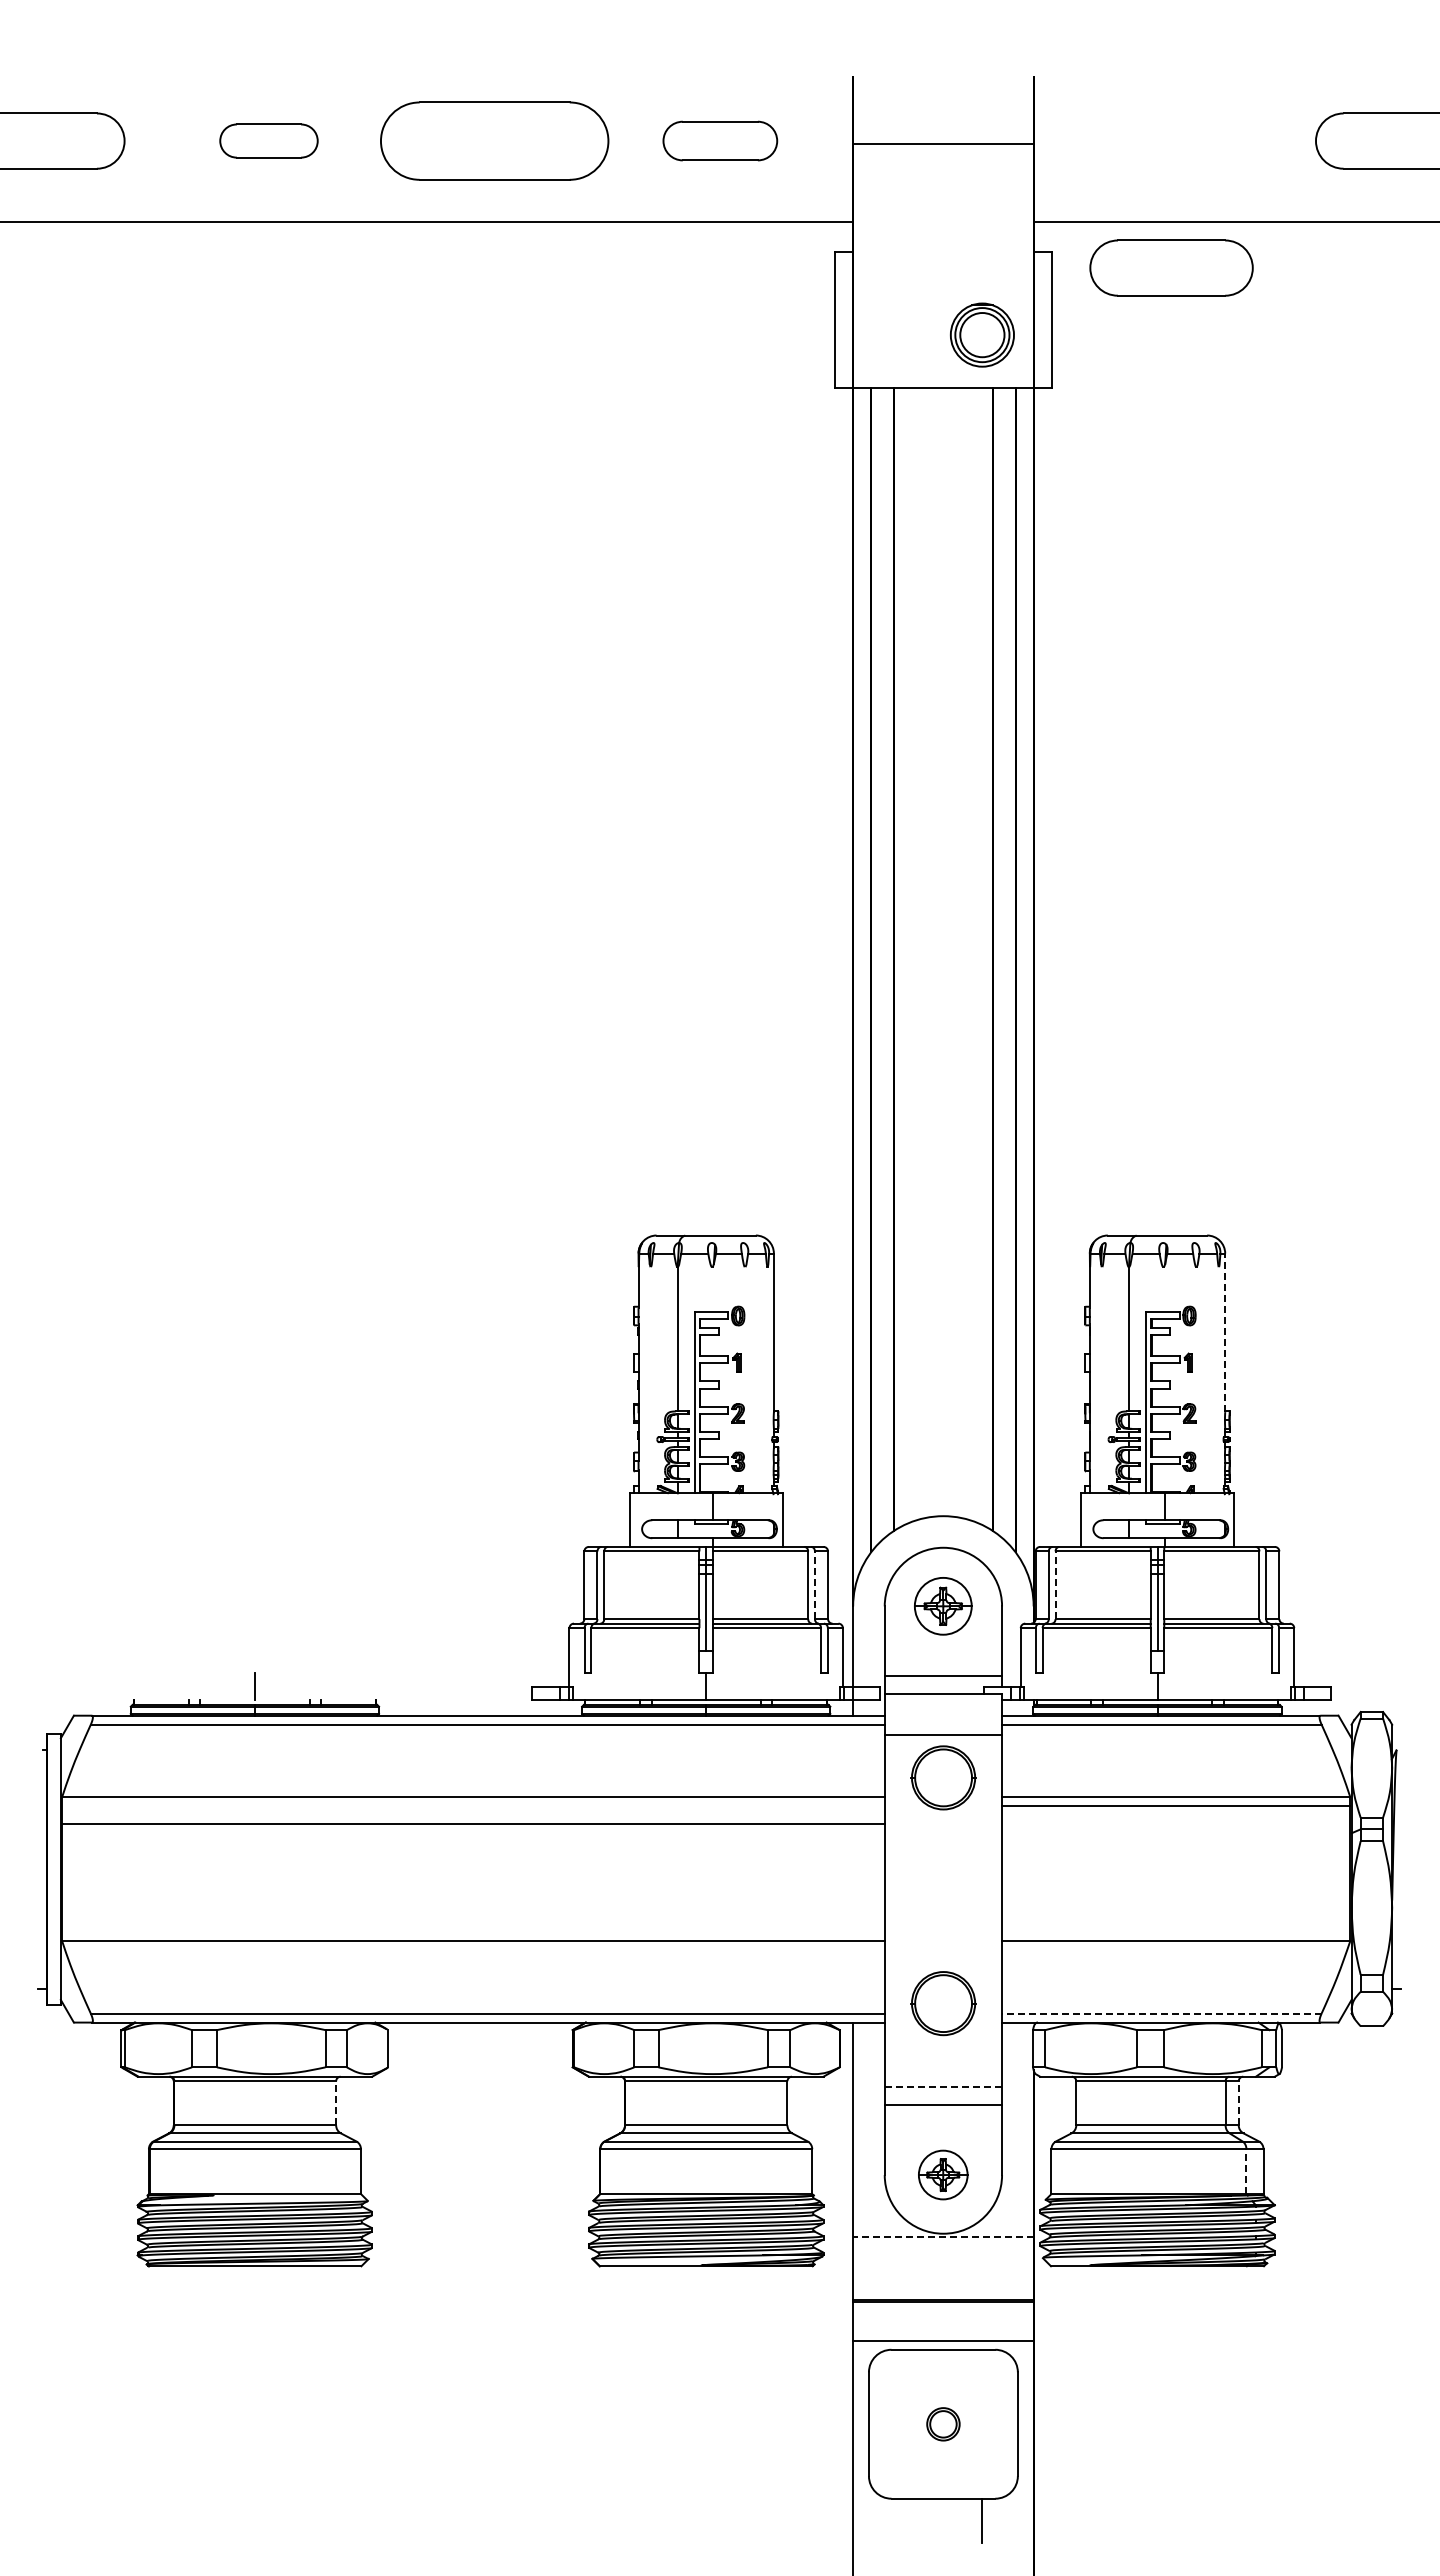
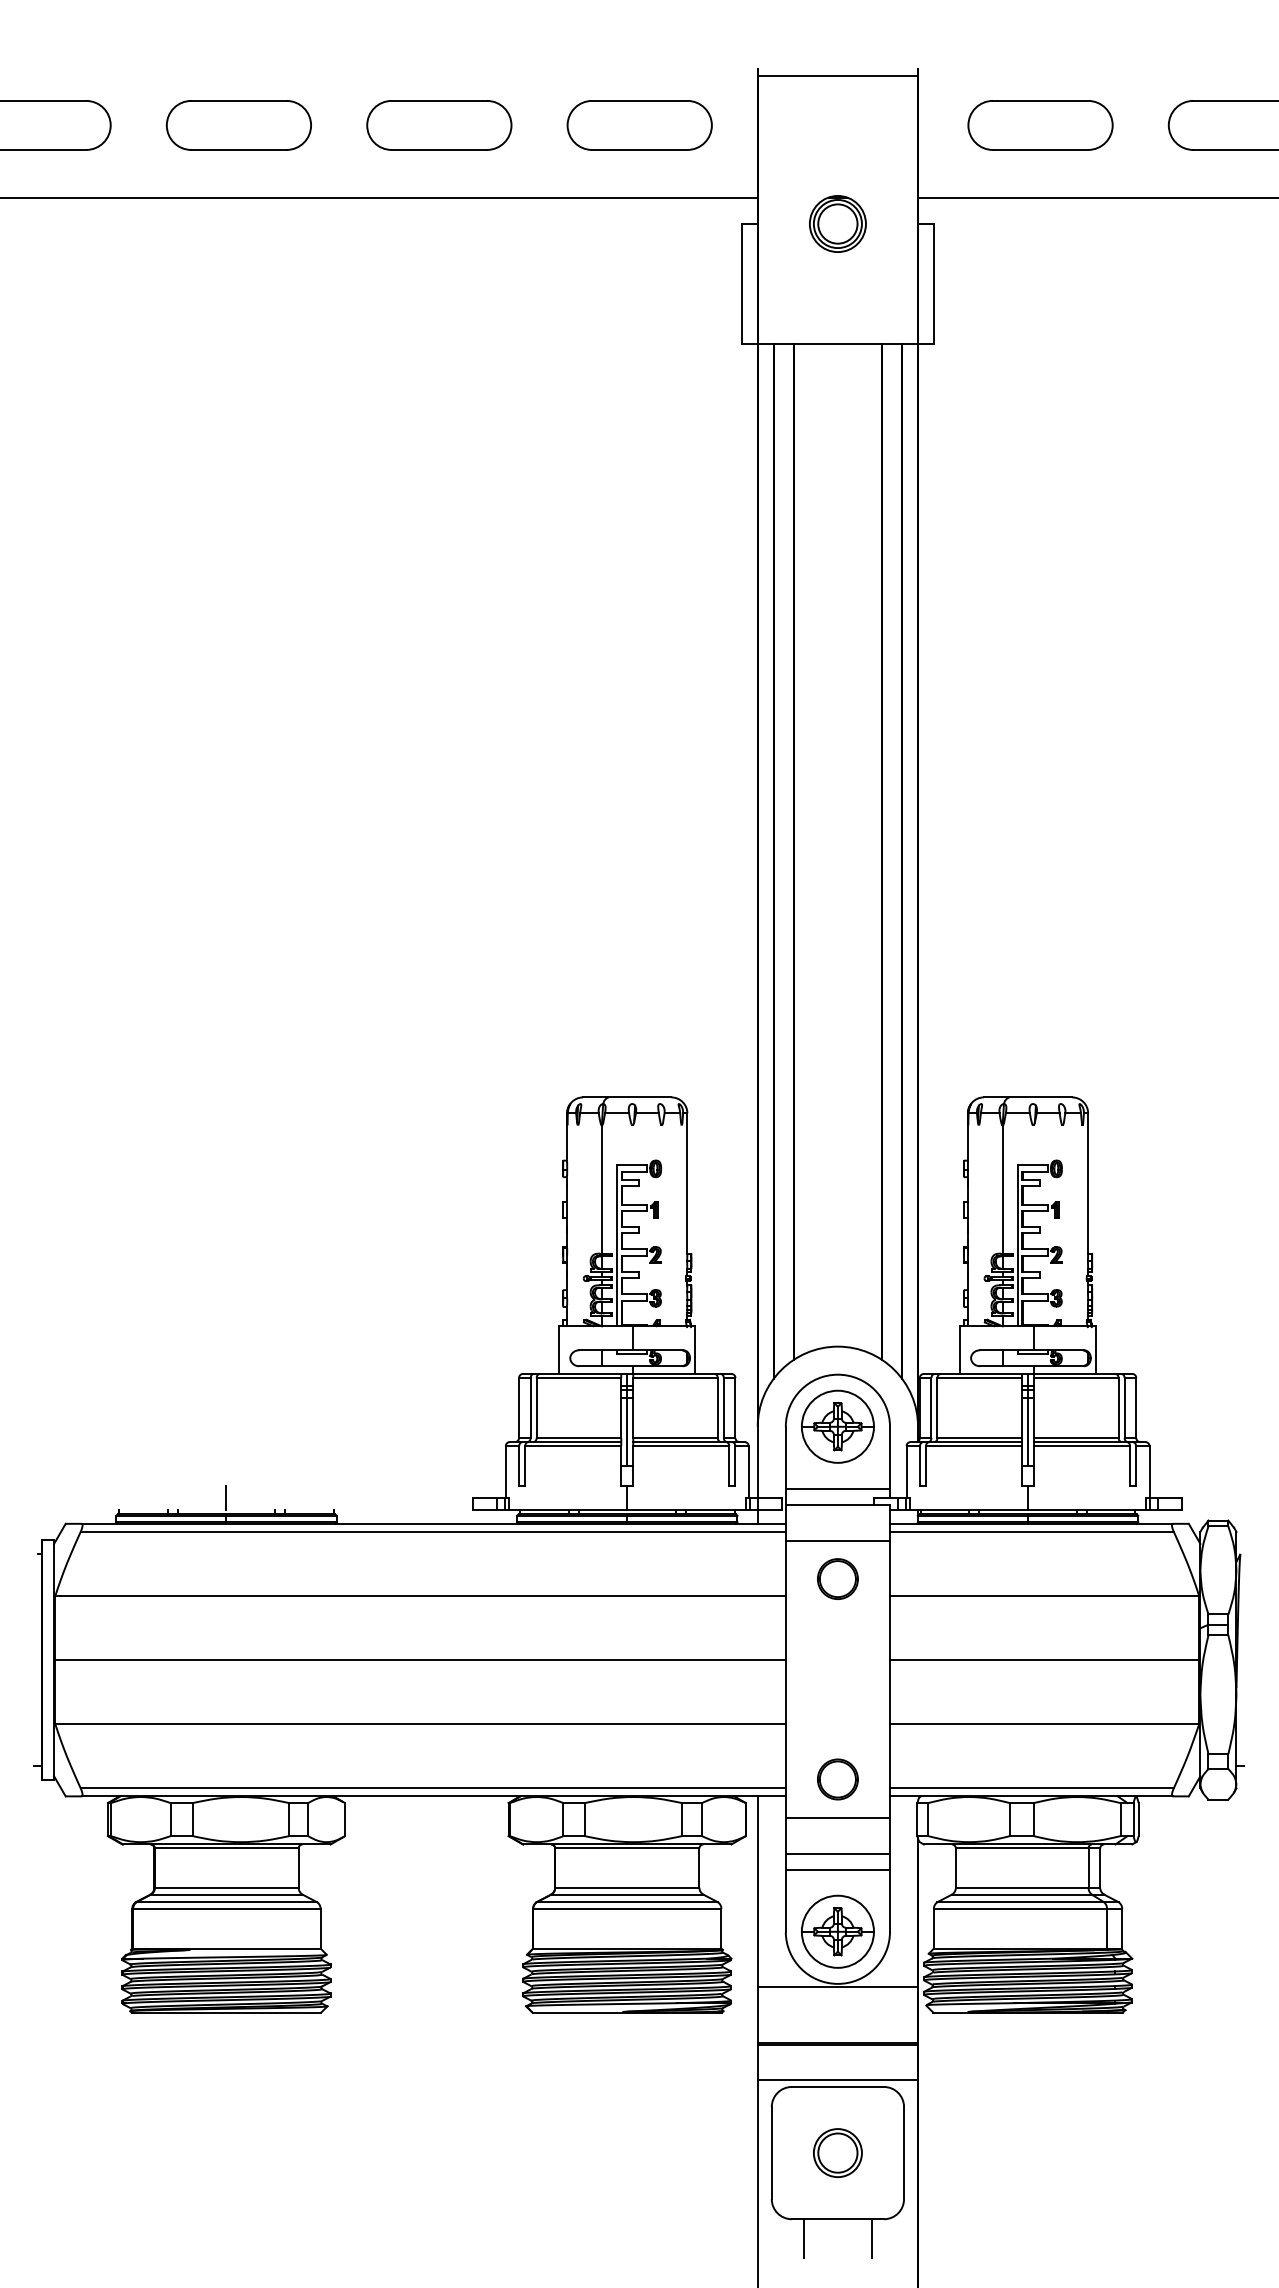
part: (268, 140) -> (238, 124), size x1.67
part: (494, 140) -> (439, 124), size x0.71
part: (720, 140) -> (639, 124), size x1.43
line: (943, 144) -> (837, 76), moved
part: (1171, 267) -> (1040, 124), moved
part: (982, 334) -> (837, 223), moved
line: (1225, 1332) -> (1088, 1183), dashed -> solid
line: (814, 1585) -> (723, 1408), dashed -> solid
line: (1055, 1585) -> (937, 1408), dashed -> solid
part: (942, 1605) -> (837, 1425), size x1.43
part: (942, 1777) -> (837, 1578), size x0.71
line: (1176, 1806) -> (1044, 1660), moved
line: (473, 1824) -> (420, 1660), moved
part: (942, 2003) -> (837, 1779), size x0.71
line: (1161, 2013) -> (1031, 1788), dashed -> solid
line: (943, 2046) -> (837, 1817), added
line: (943, 2087) -> (837, 1854), dashed -> solid
line: (336, 2102) -> (298, 1867), dashed -> solid
line: (1238, 2102) -> (1099, 1867), dashed -> solid
line: (1246, 2171) -> (1107, 1928), dashed -> solid
part: (942, 2174) -> (837, 1931), size x1.67
line: (942, 2237) -> (837, 1987), dashed -> solid
part: (943, 2424) -> (837, 2153), size x1.67
line: (905, 2520) -> (804, 2238), added

